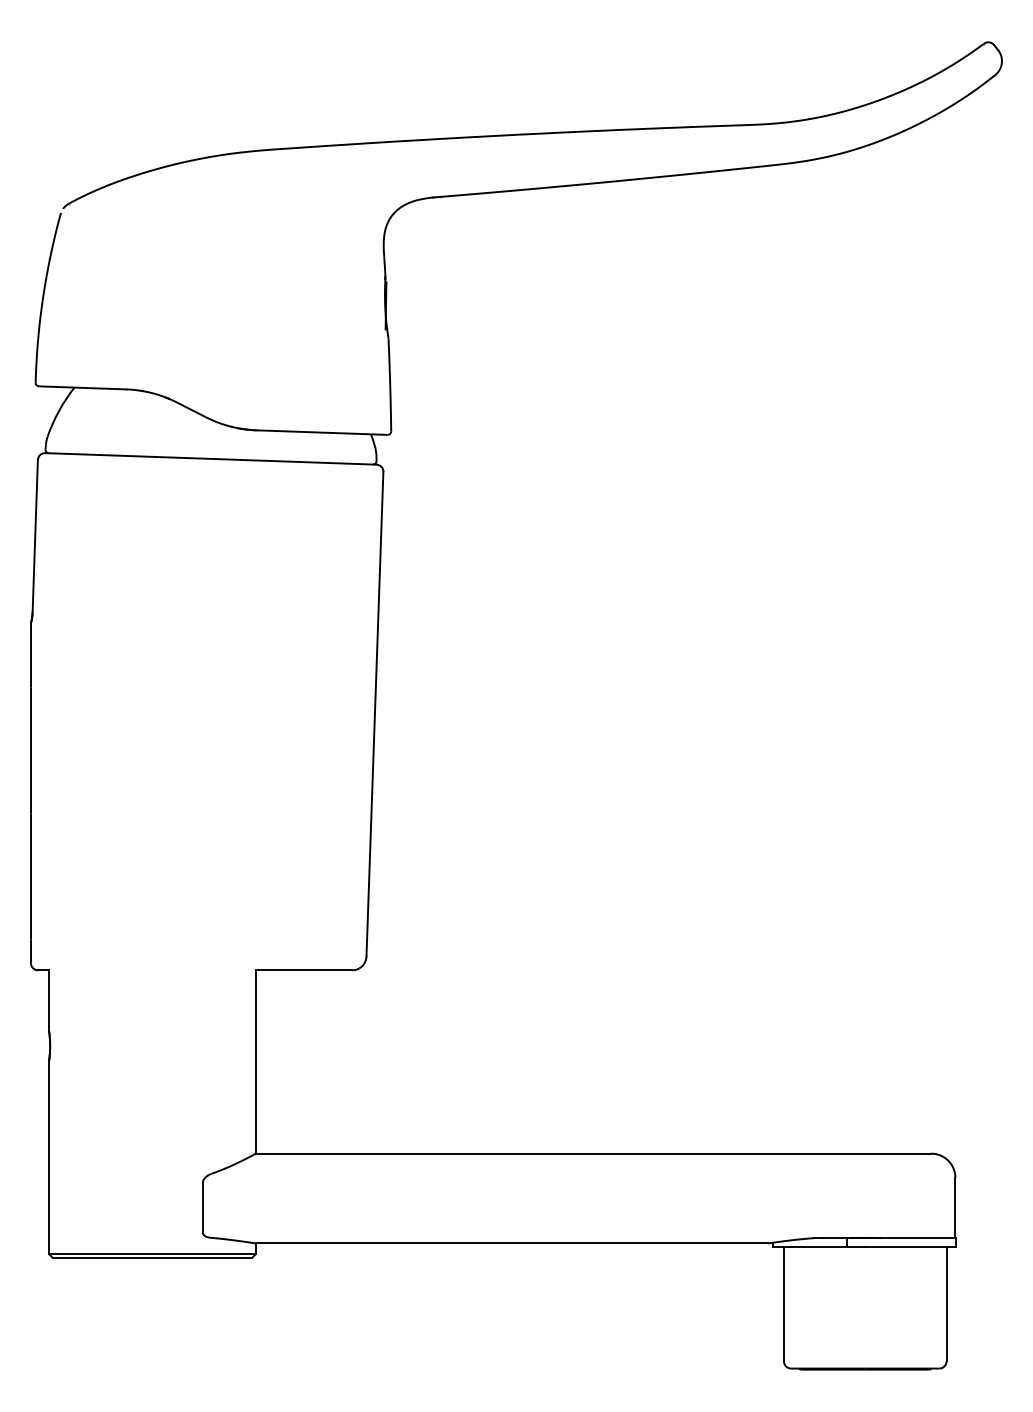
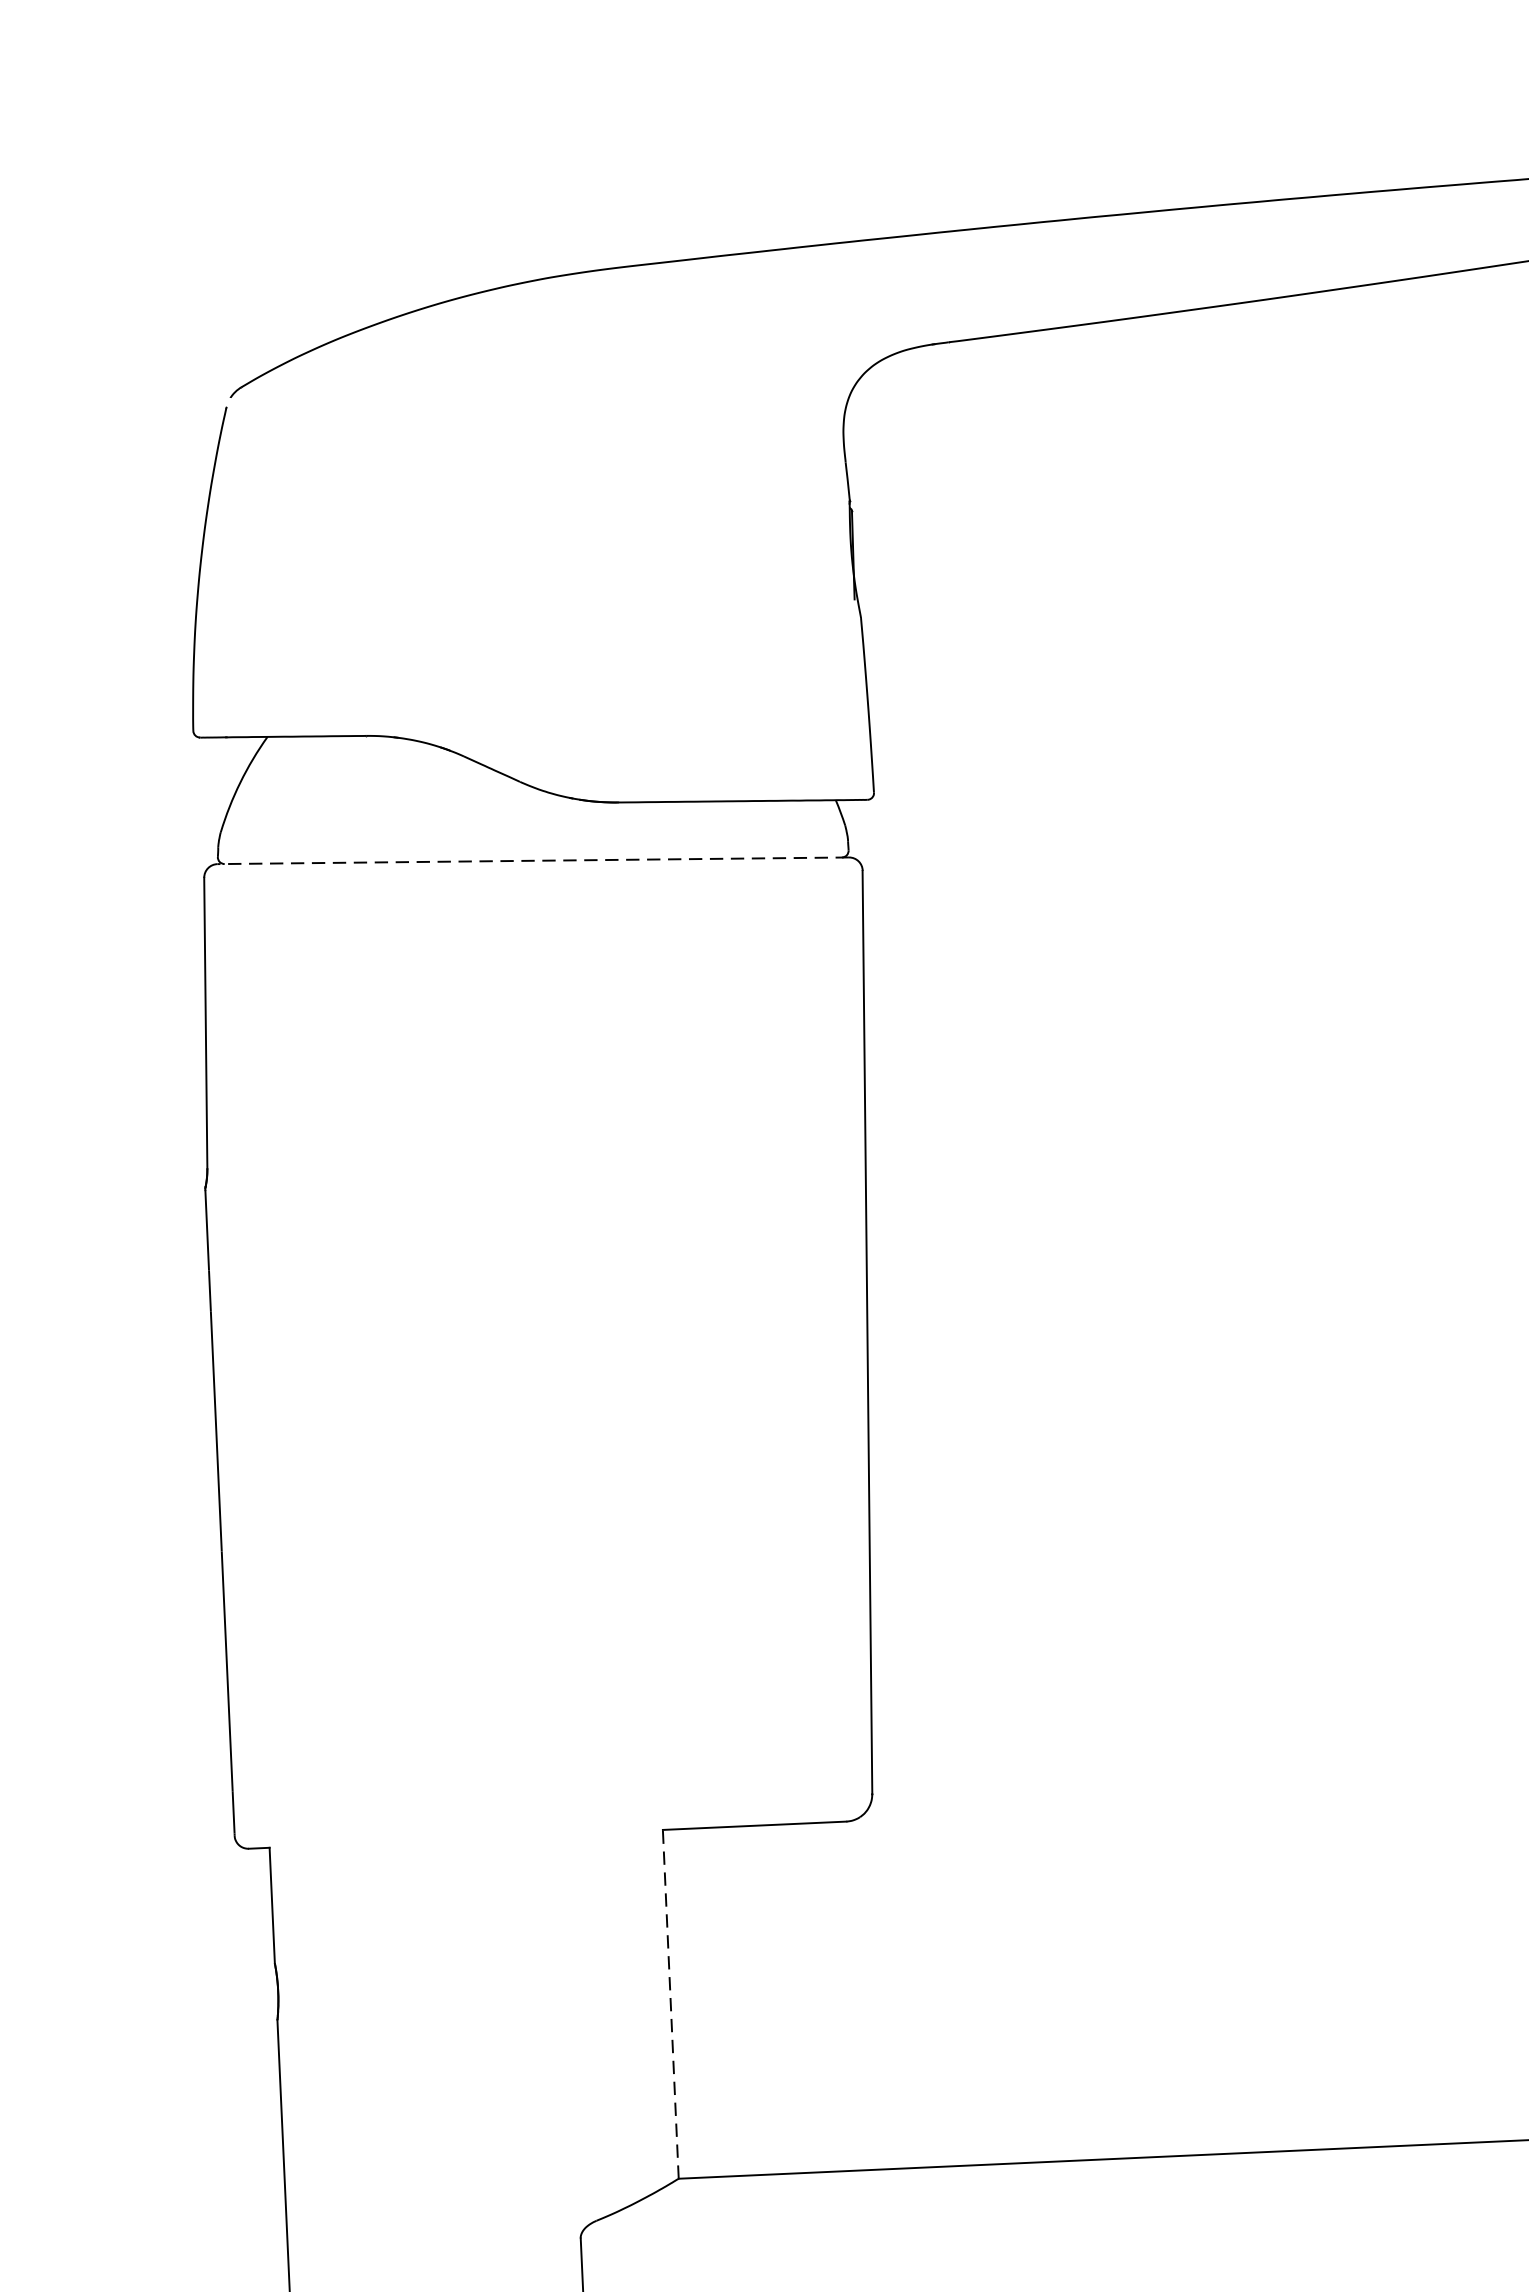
line: (210, 458) -> (532, 860), solid -> dashed
line: (255, 1062) -> (670, 2005), solid -> dashed

